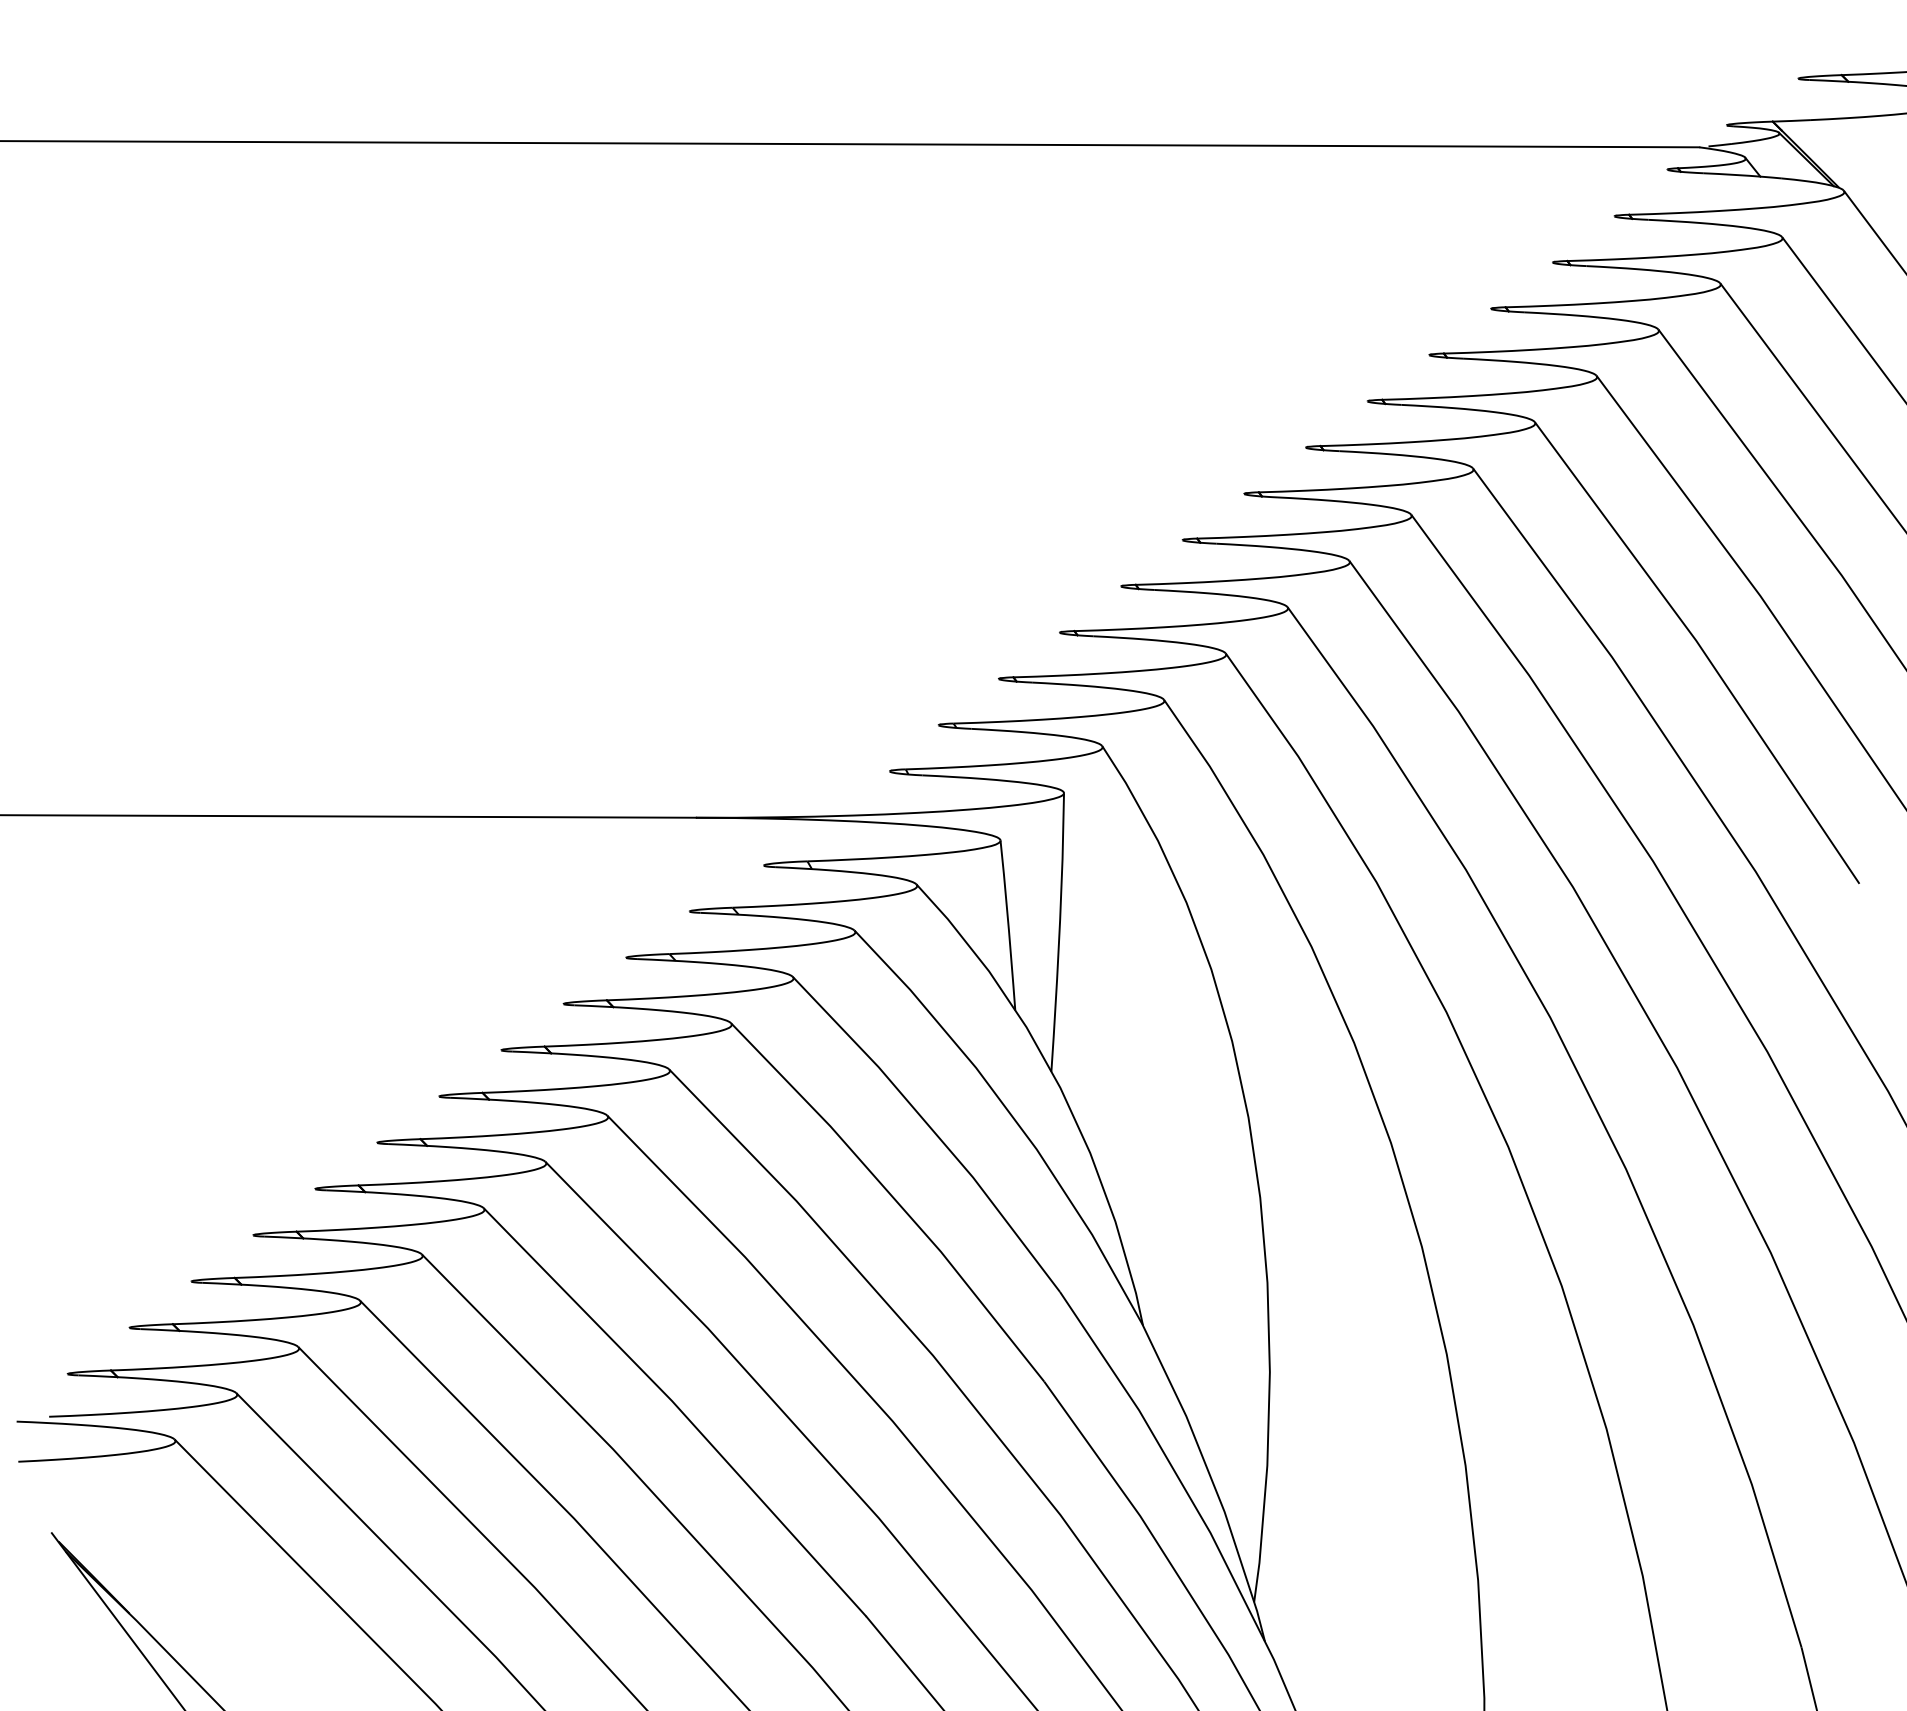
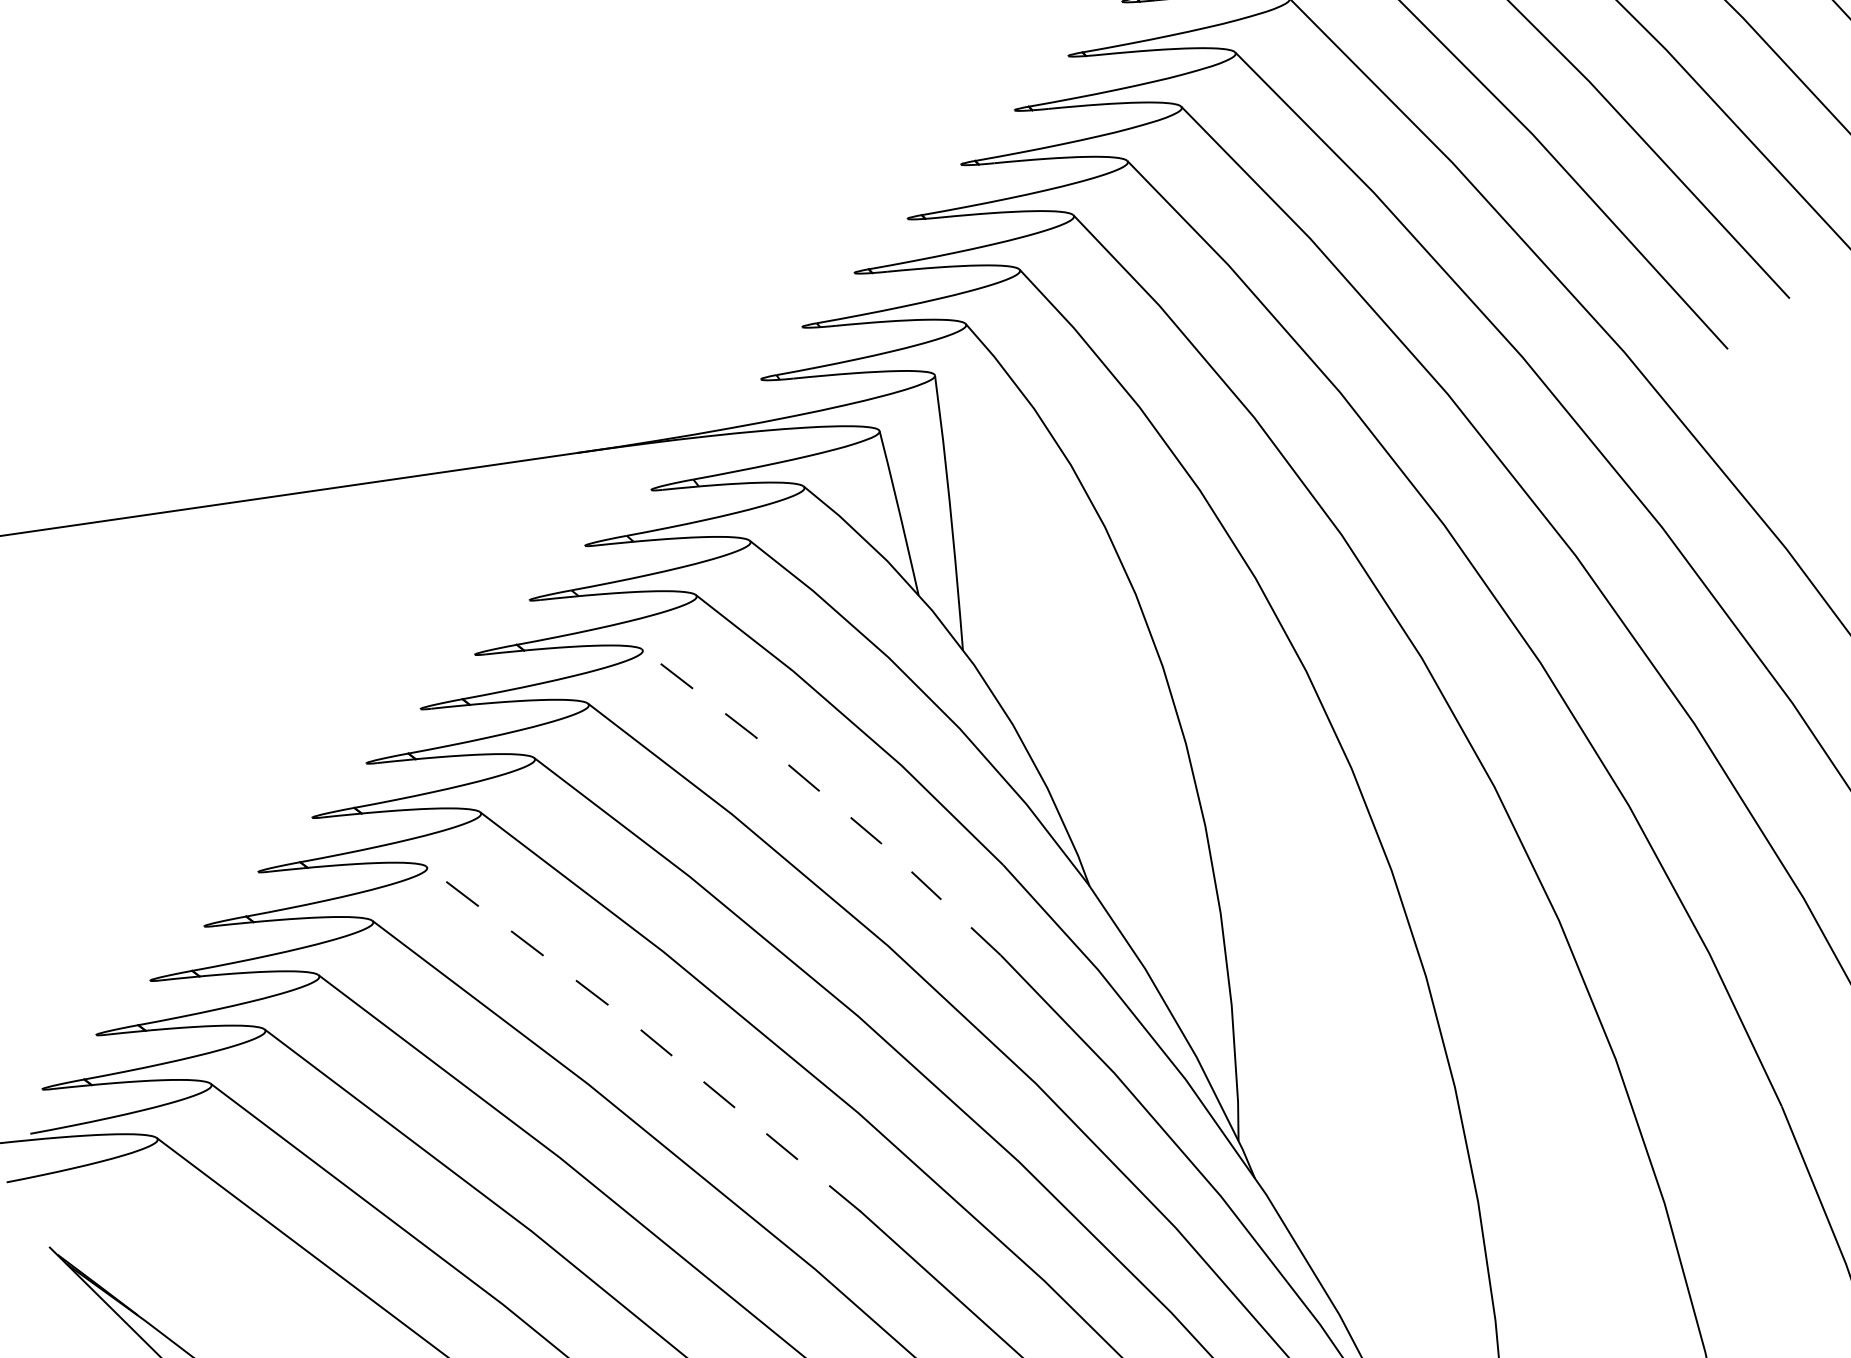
line: (892, 1197) -> (825, 796), solid -> dashed
line: (678, 1408) -> (646, 1034), solid -> dashed

